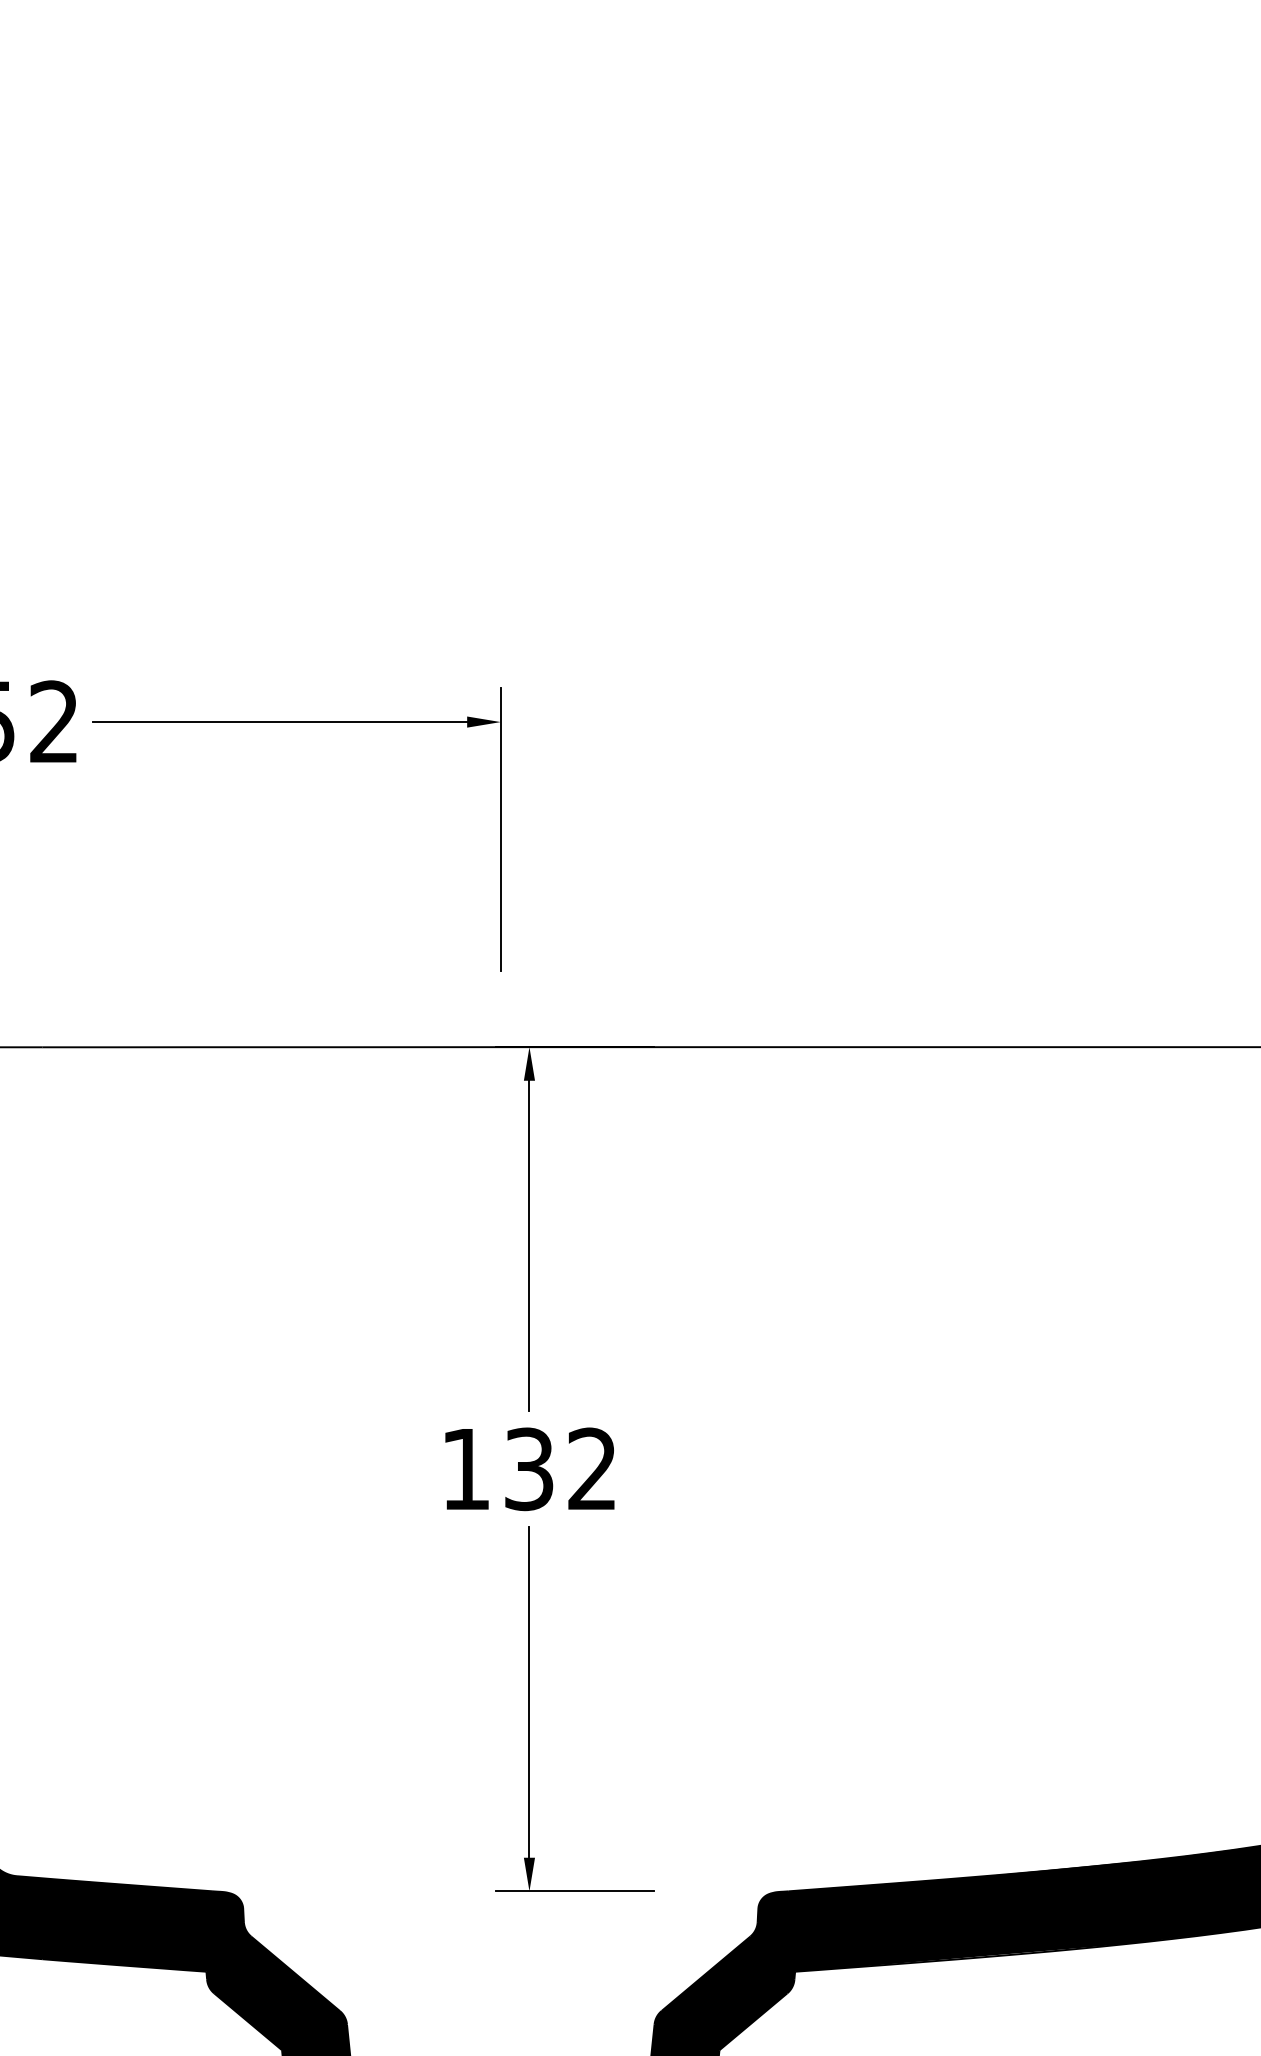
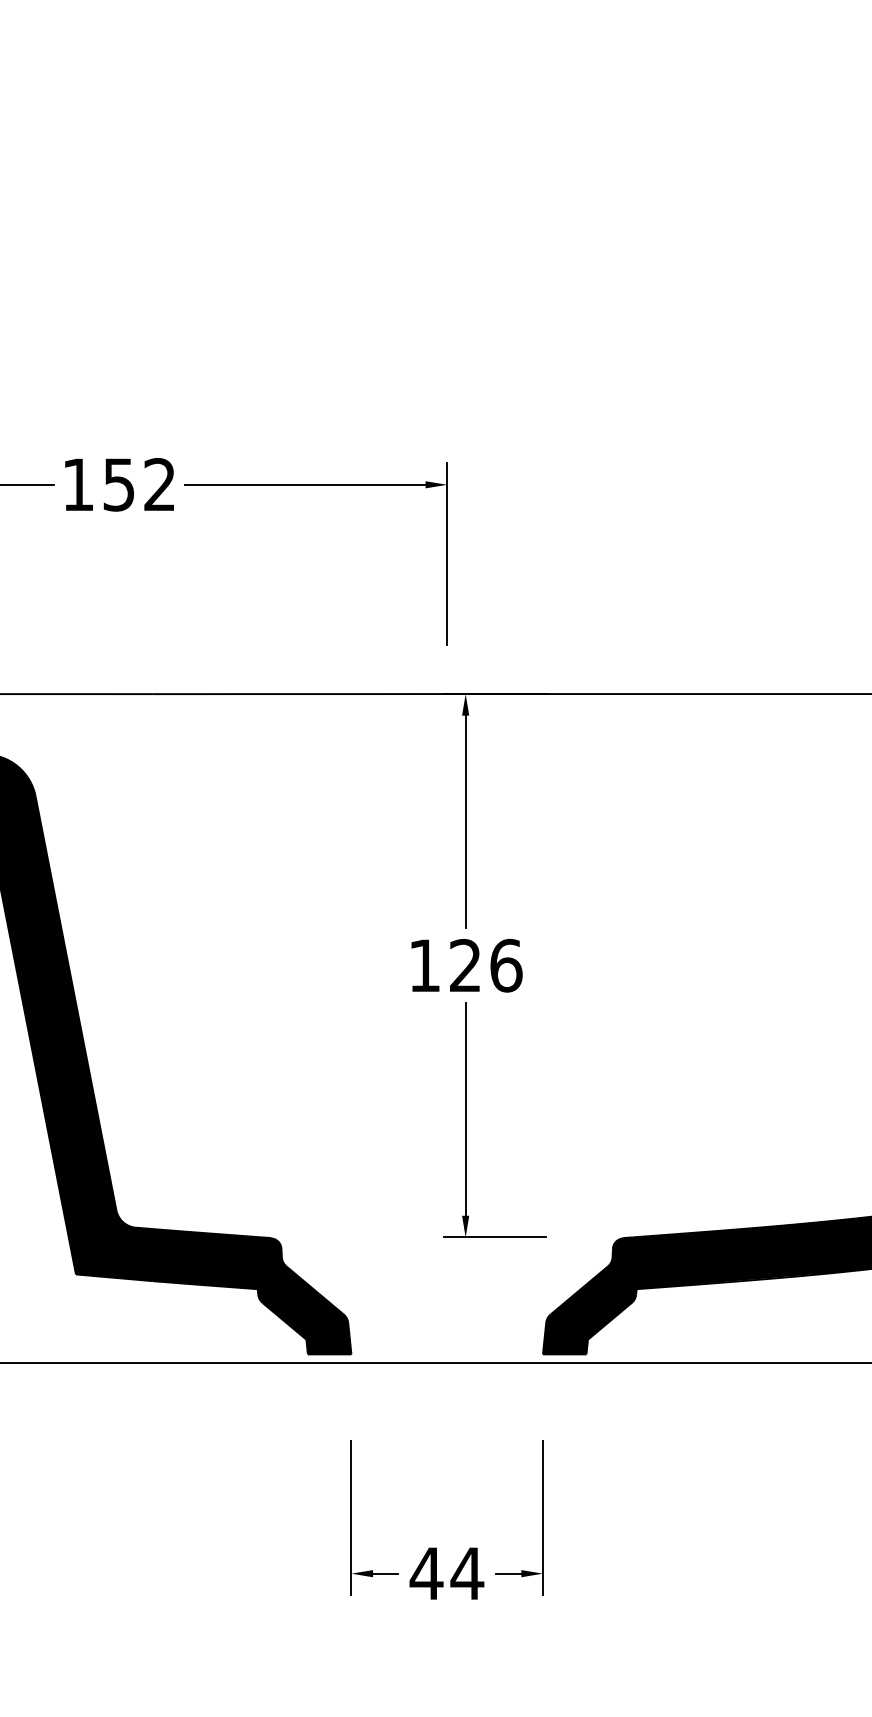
text: (561, 1468) -> (486, 965), 132 -> 126

